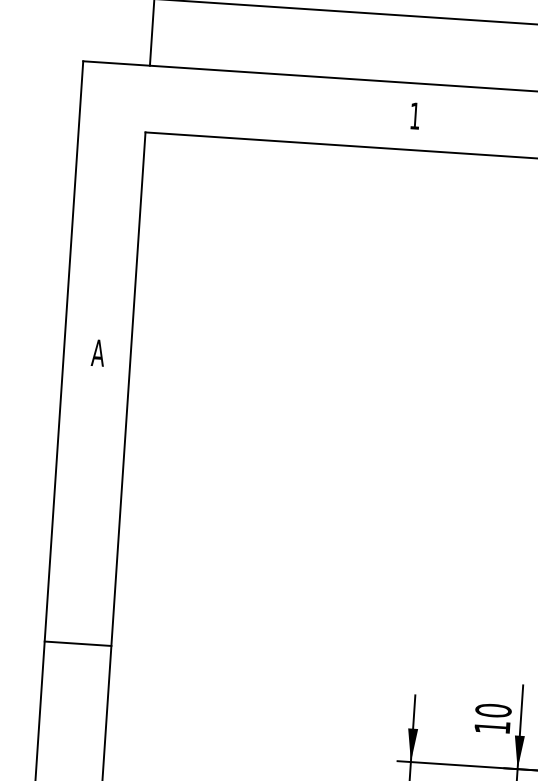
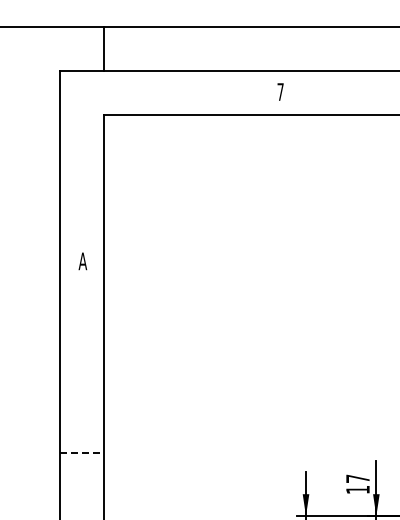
text: (415, 115) -> (280, 91), 1 -> 7
line: (78, 644) -> (82, 453), solid -> dashed
text: (492, 710) -> (357, 478), 10 -> 17

